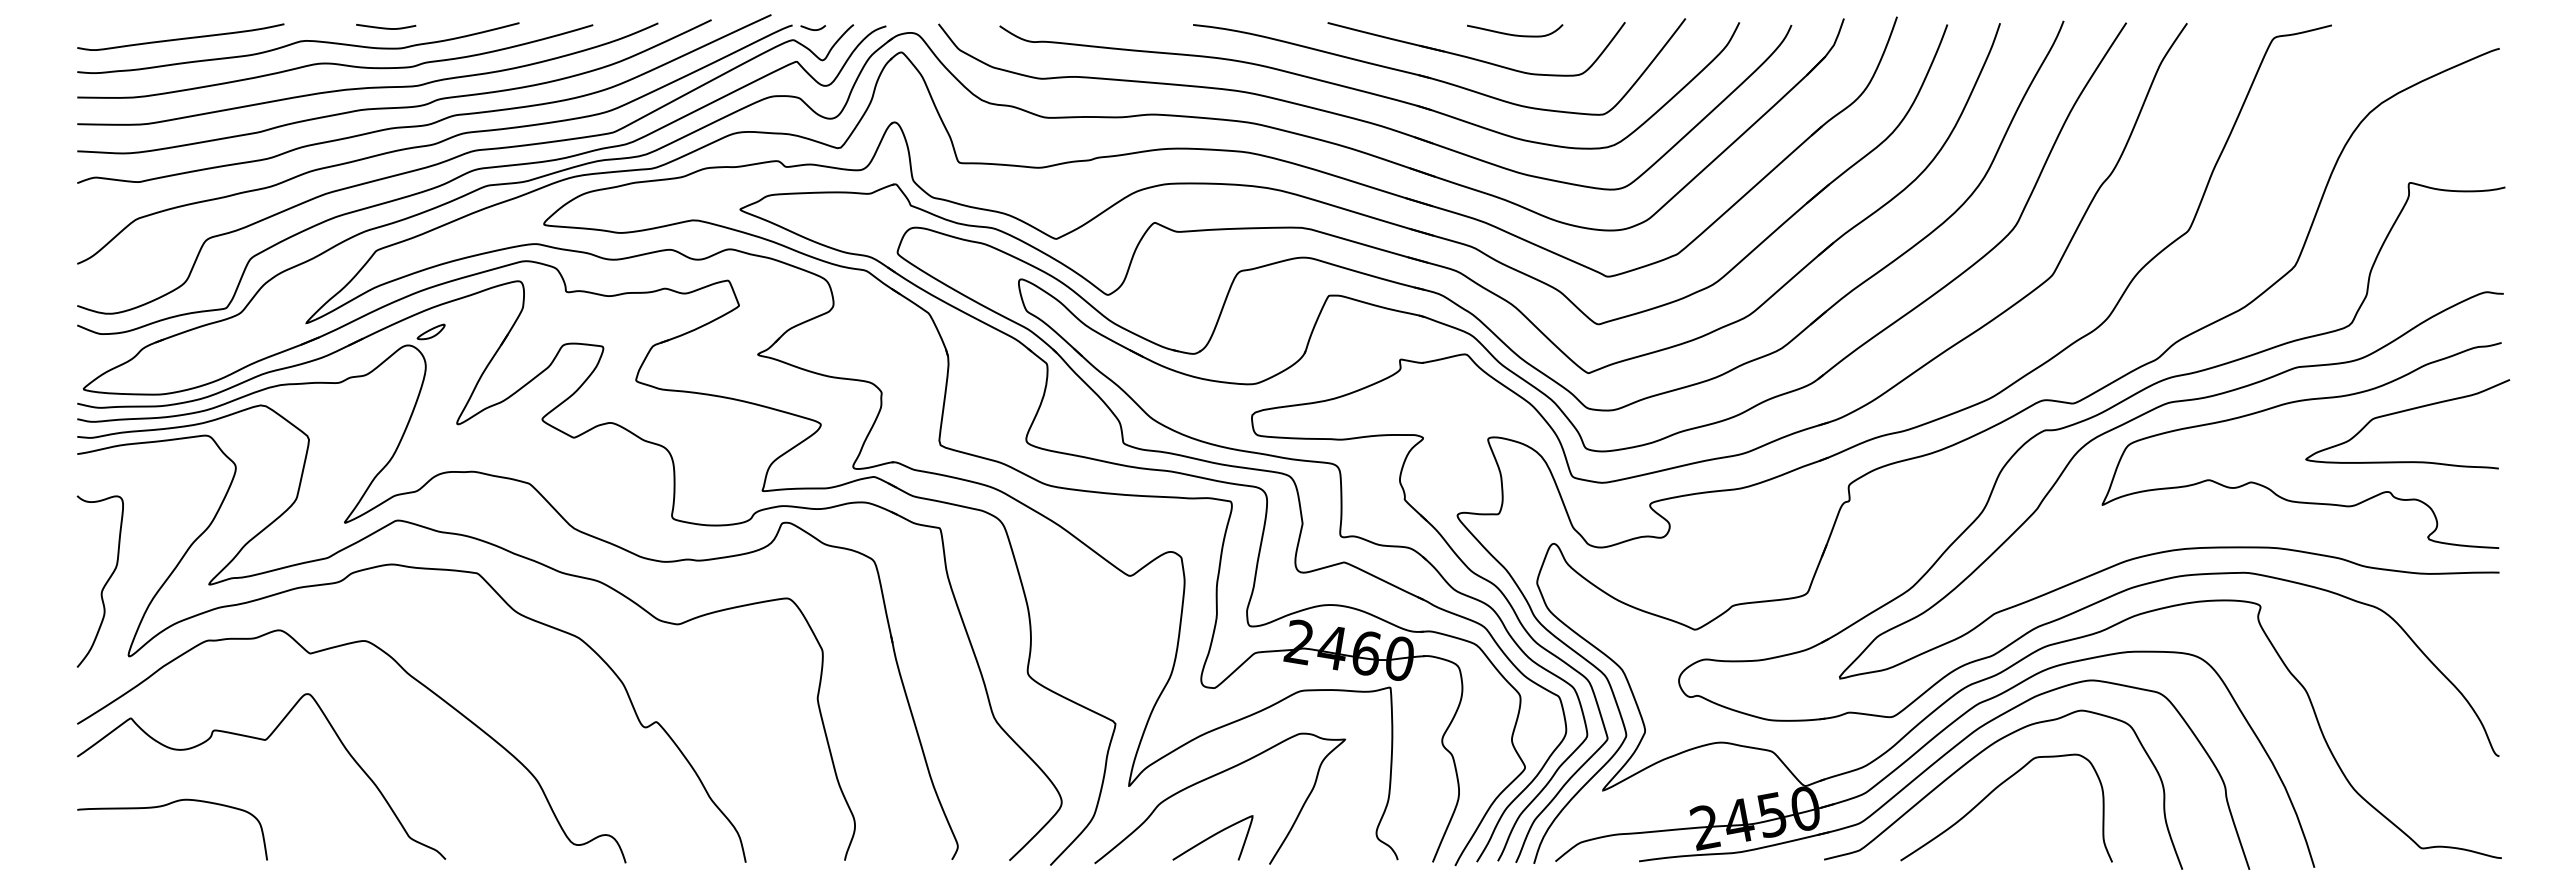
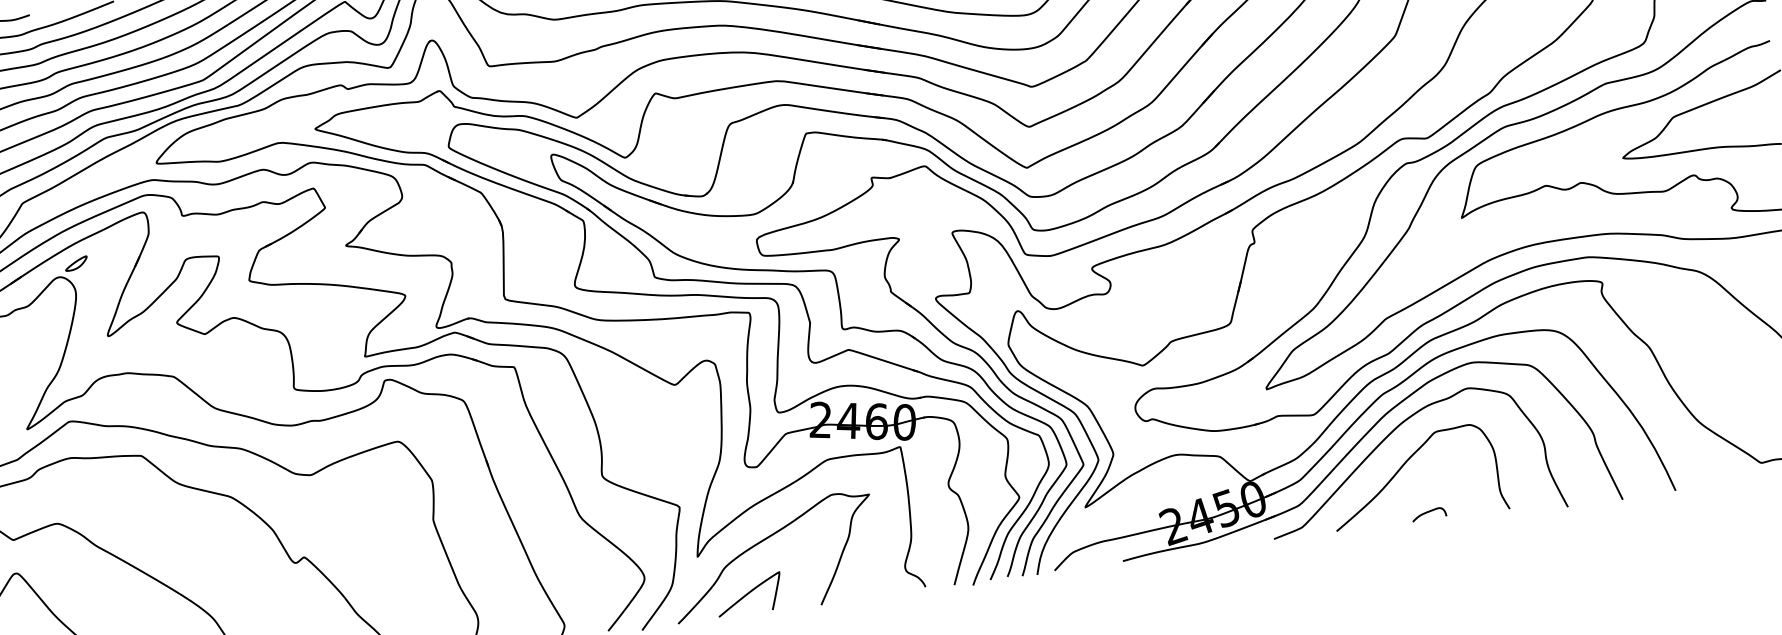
curve: (1212, 837) -> (748, 594), moved
curve: (2014, 853) -> (1428, 512), added

